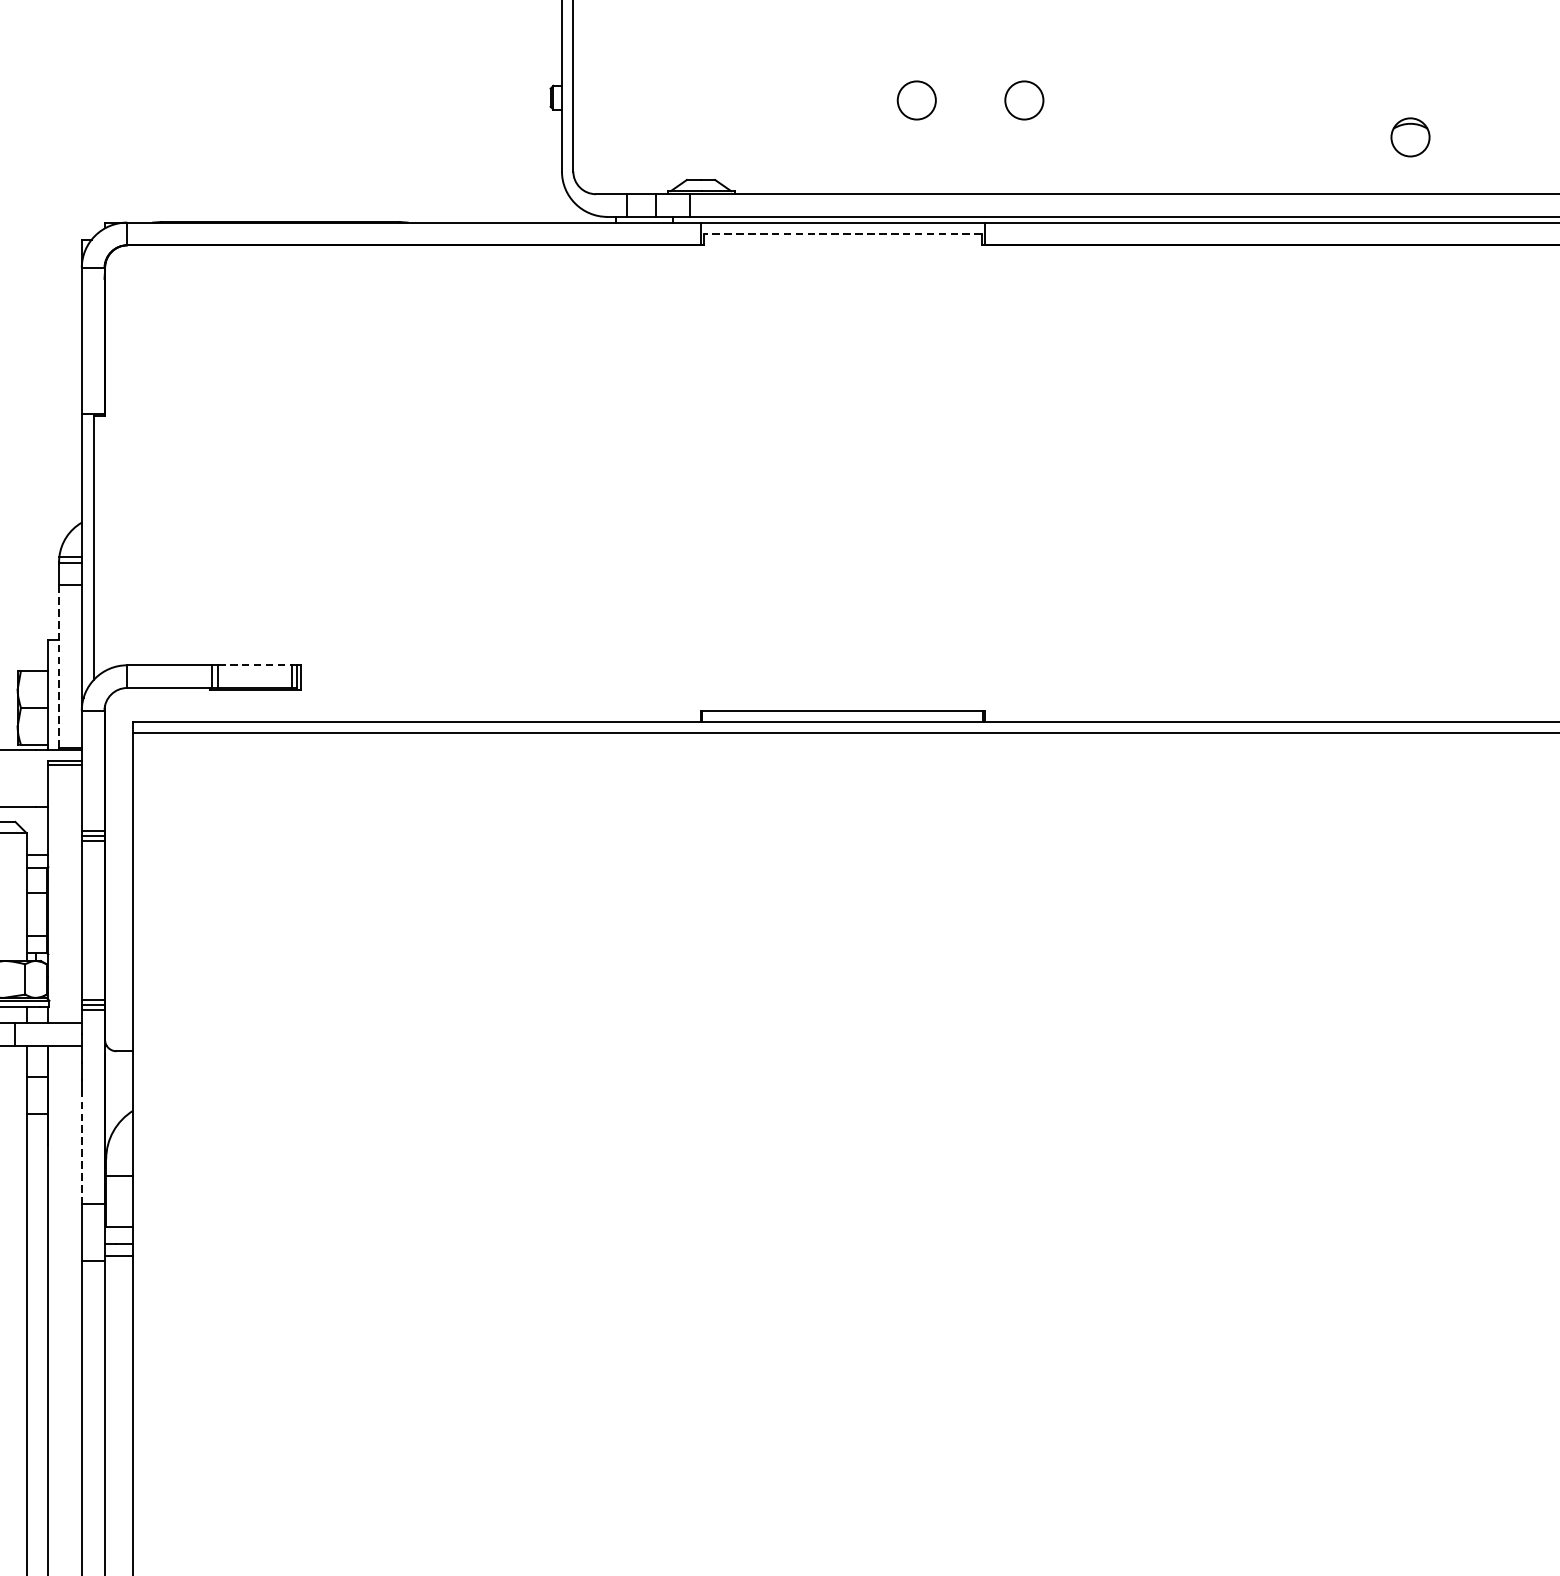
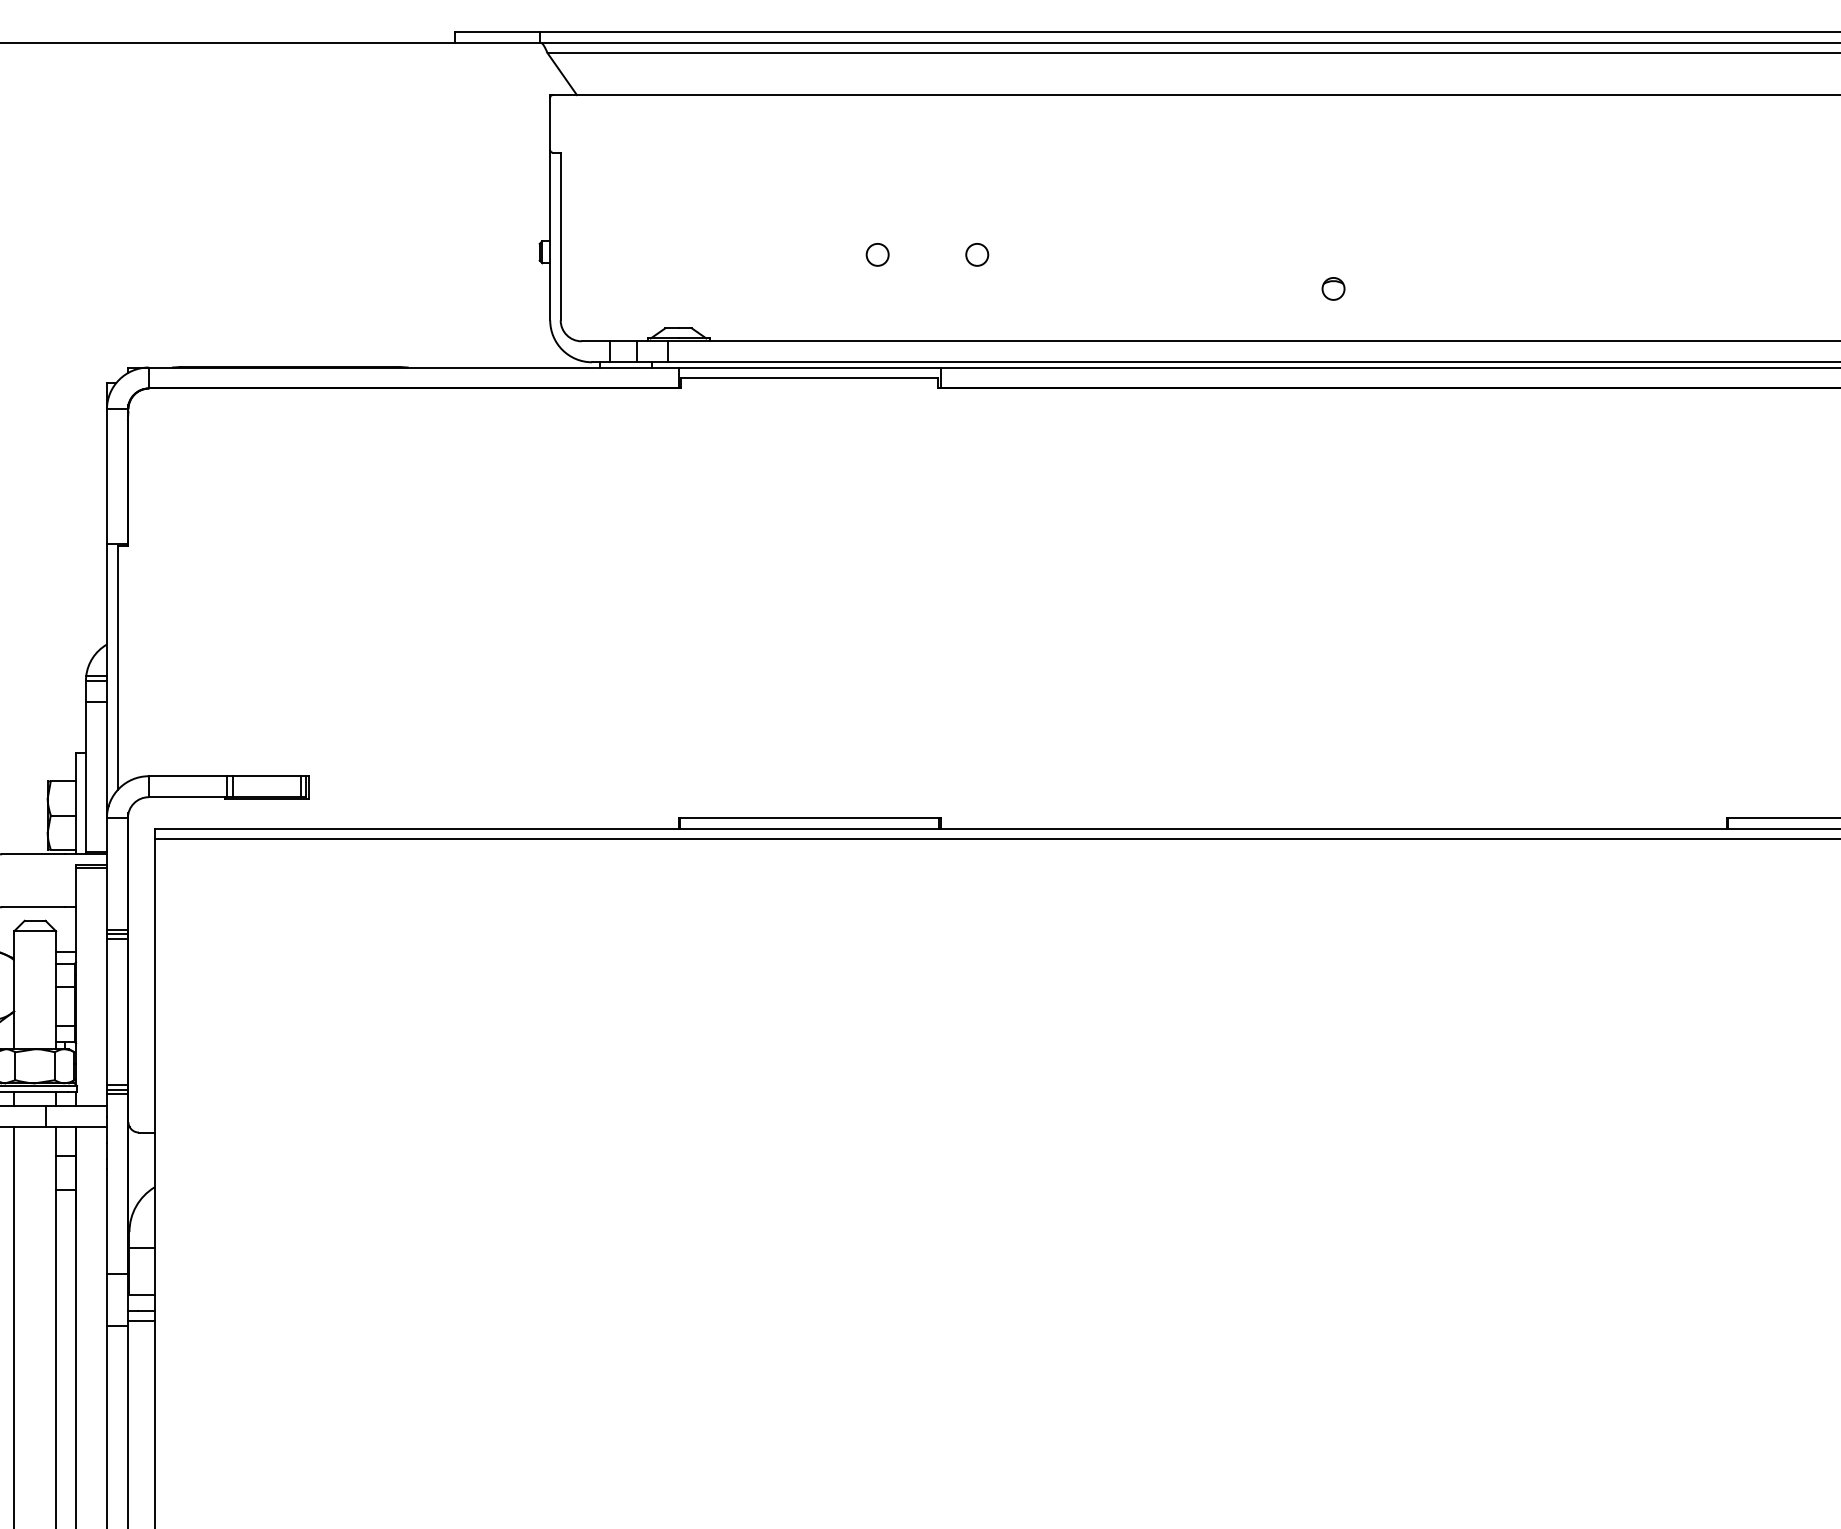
circle: (916, 100) -> (877, 254), size x0.62
circle: (1024, 100) -> (977, 254), size x0.62
part: (1410, 136) -> (1333, 288), size x0.62
line: (842, 234) -> (809, 378), dashed -> solid
line: (58, 665) -> (85, 776), dashed -> solid
line: (255, 665) -> (267, 776), dashed -> solid
line: (81, 1147) -> (106, 1221), dashed -> solid

